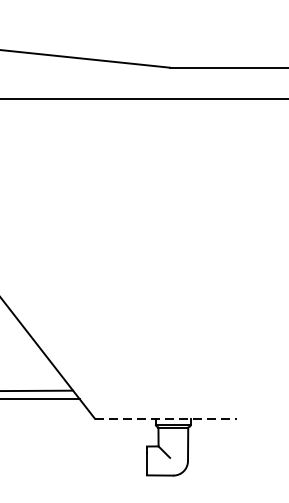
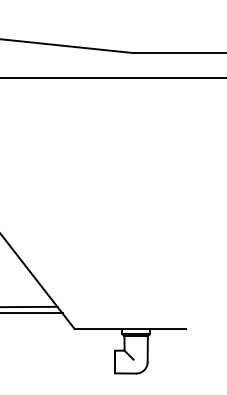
line: (166, 419) -> (130, 329), dashed -> solid

